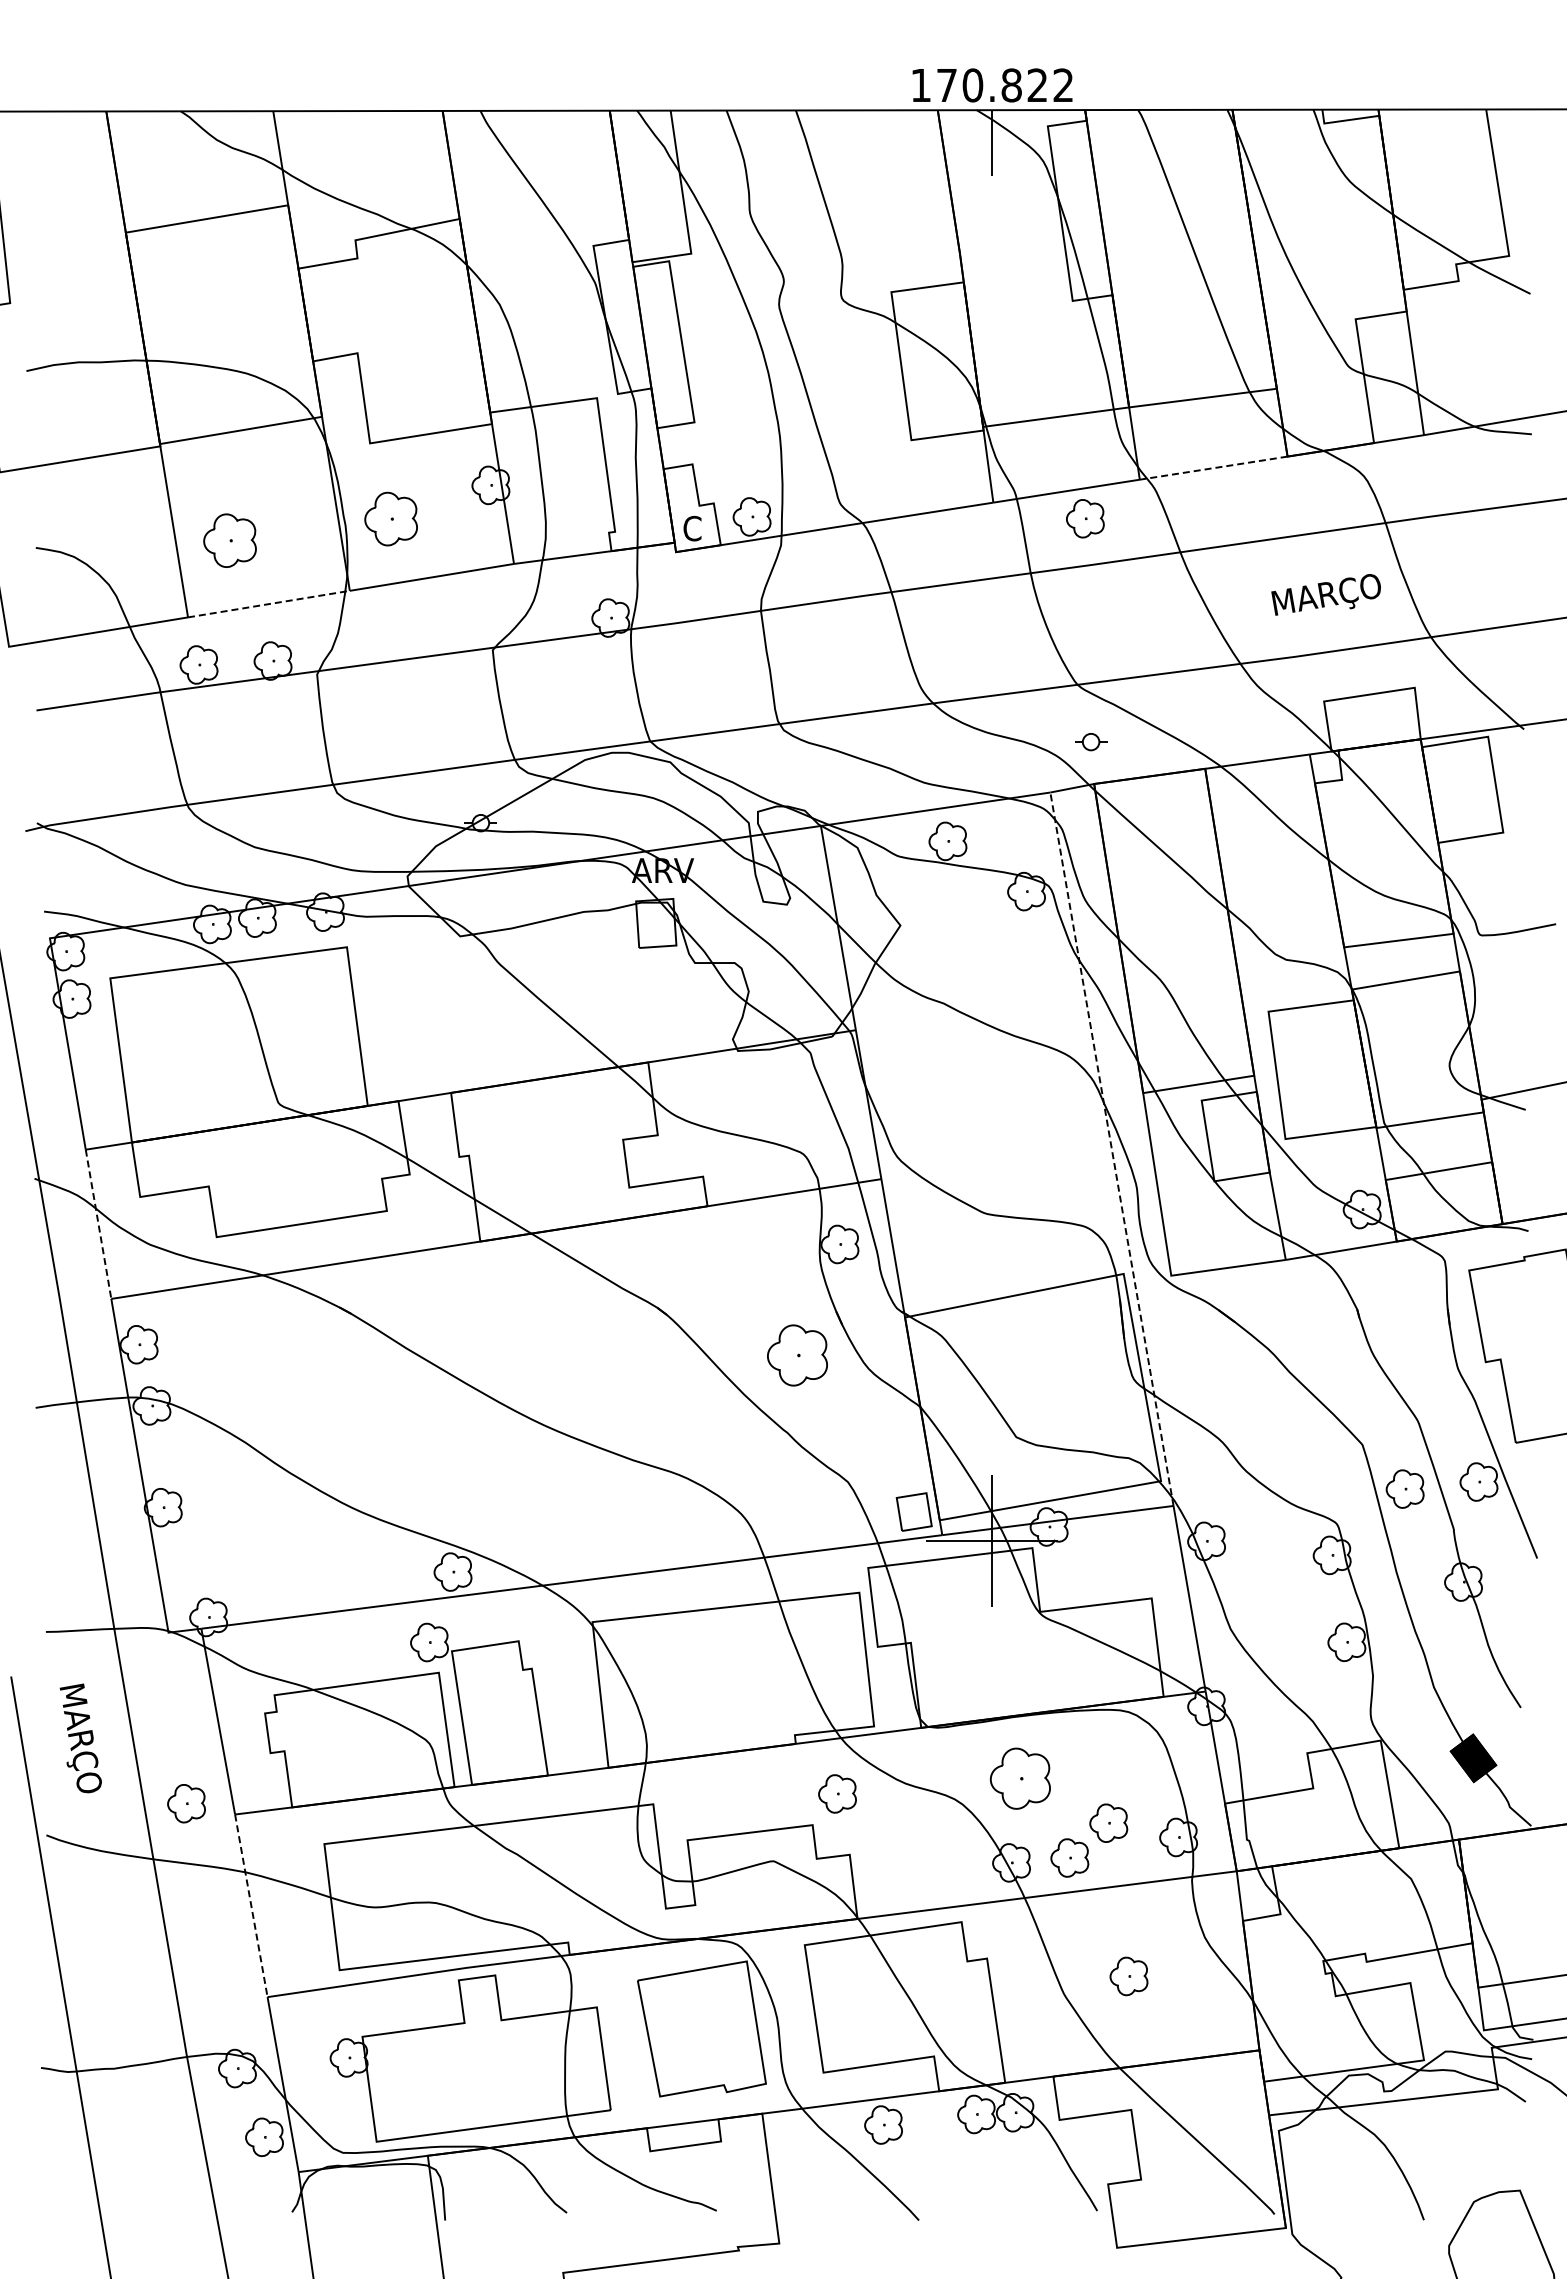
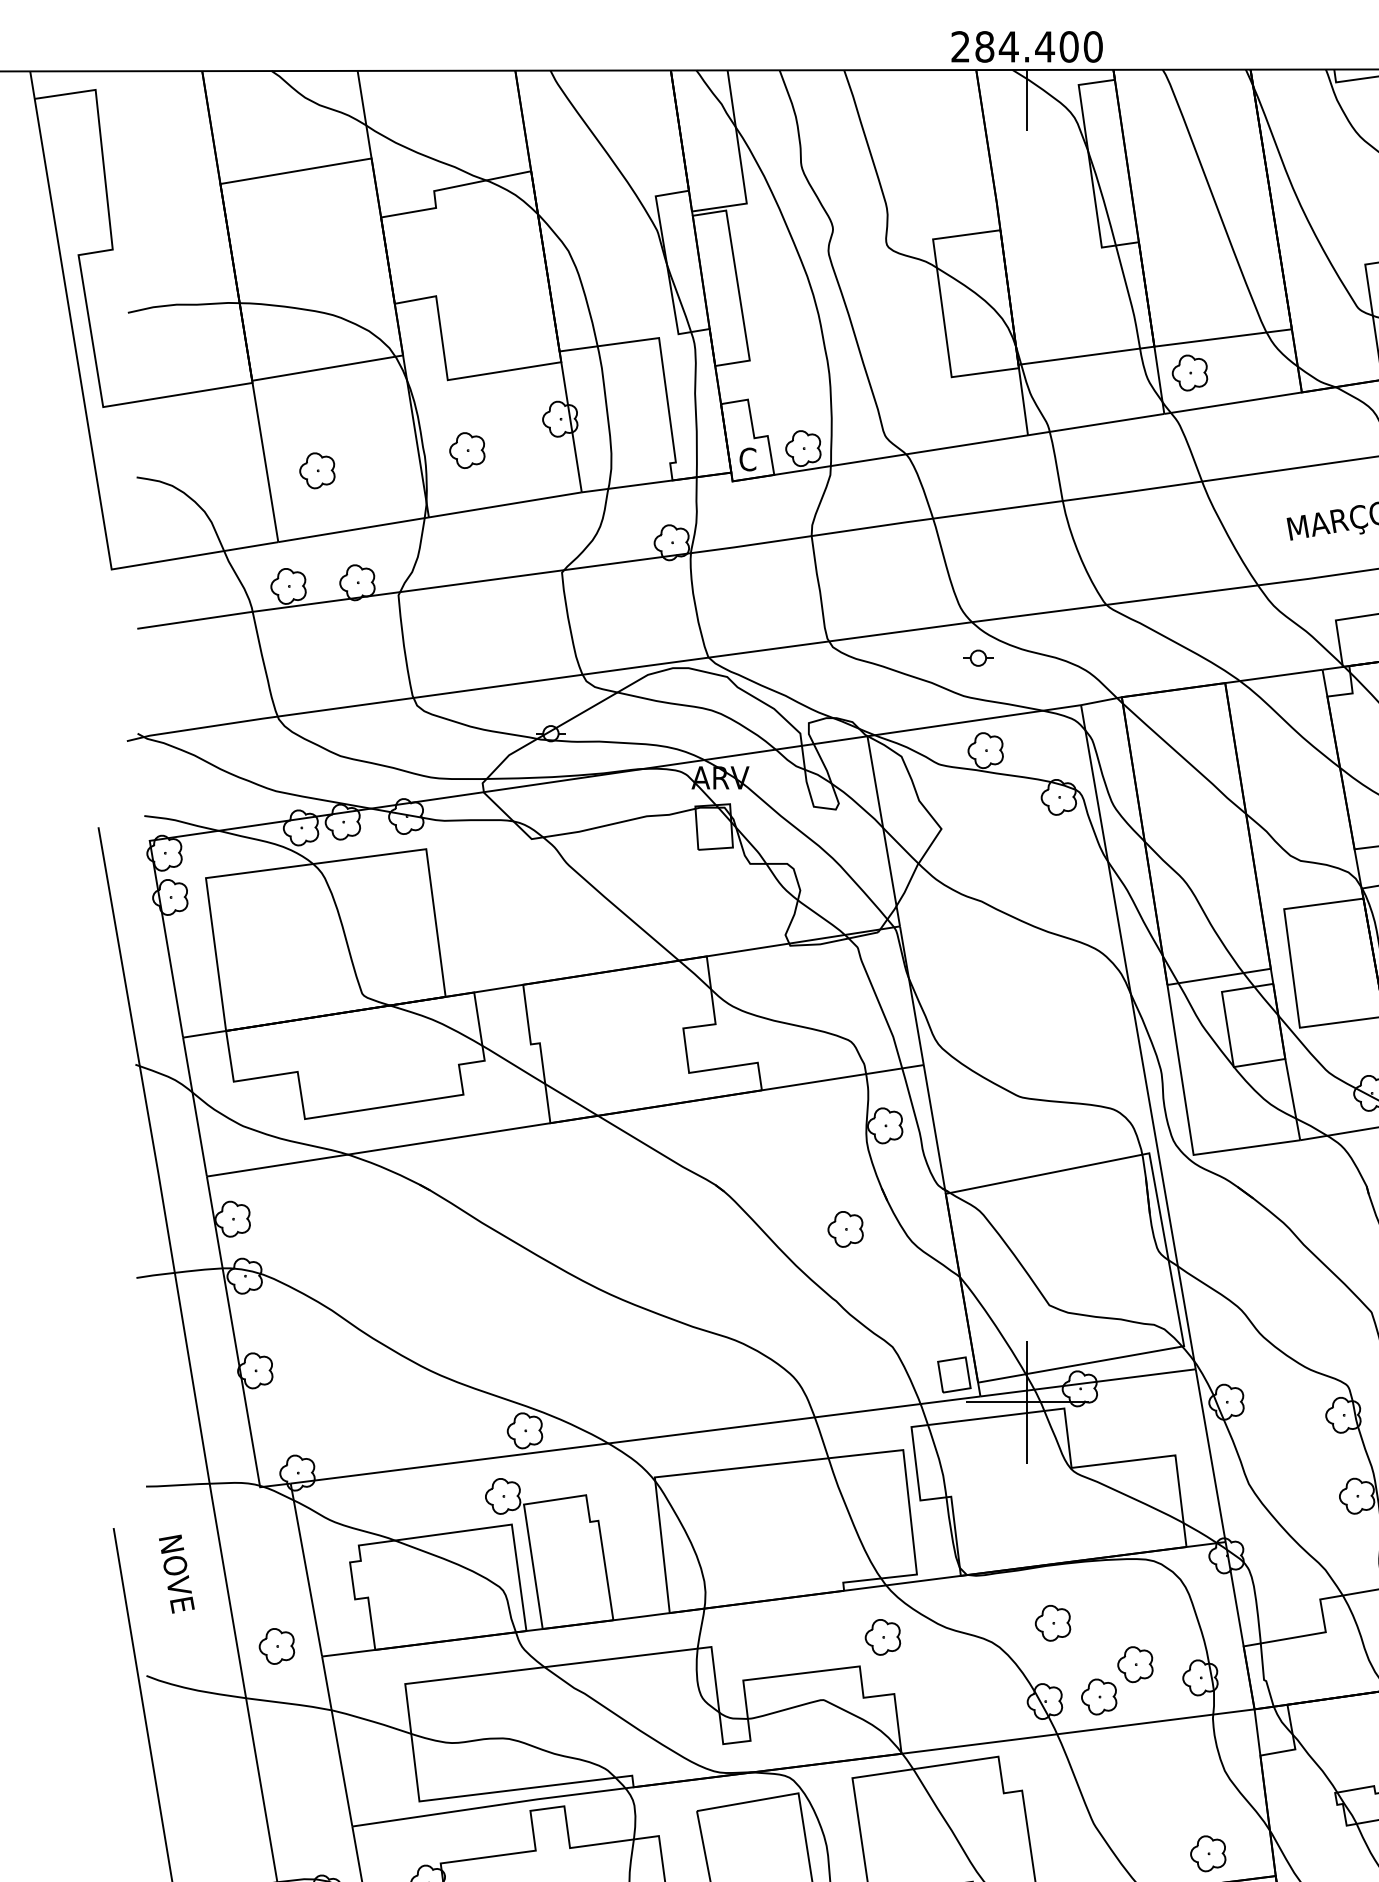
text: (992, 85) -> (1027, 46), 170.822 -> 284.400
line: (1213, 468) -> (1232, 403), dashed -> solid
part: (390, 518) -> (466, 450), size x0.71
part: (1085, 518) -> (1190, 372), moved
part: (229, 540) -> (316, 470), size x0.71
line: (268, 604) -> (353, 530), dashed -> solid
part: (1091, 742) -> (978, 658), moved
line: (1111, 1149) -> (1137, 1037), dashed -> solid
line: (98, 1224) -> (194, 1107), dashed -> solid
part: (797, 1355) -> (845, 1229), size x0.62
text: (81, 1740) -> (179, 1587), MARÇO -> NOVE
part: (1019, 1778) -> (1052, 1623), size x0.62
line: (251, 1905) -> (337, 1741), dashed -> solid
part: (1128, 1976) -> (1207, 1853), moved

